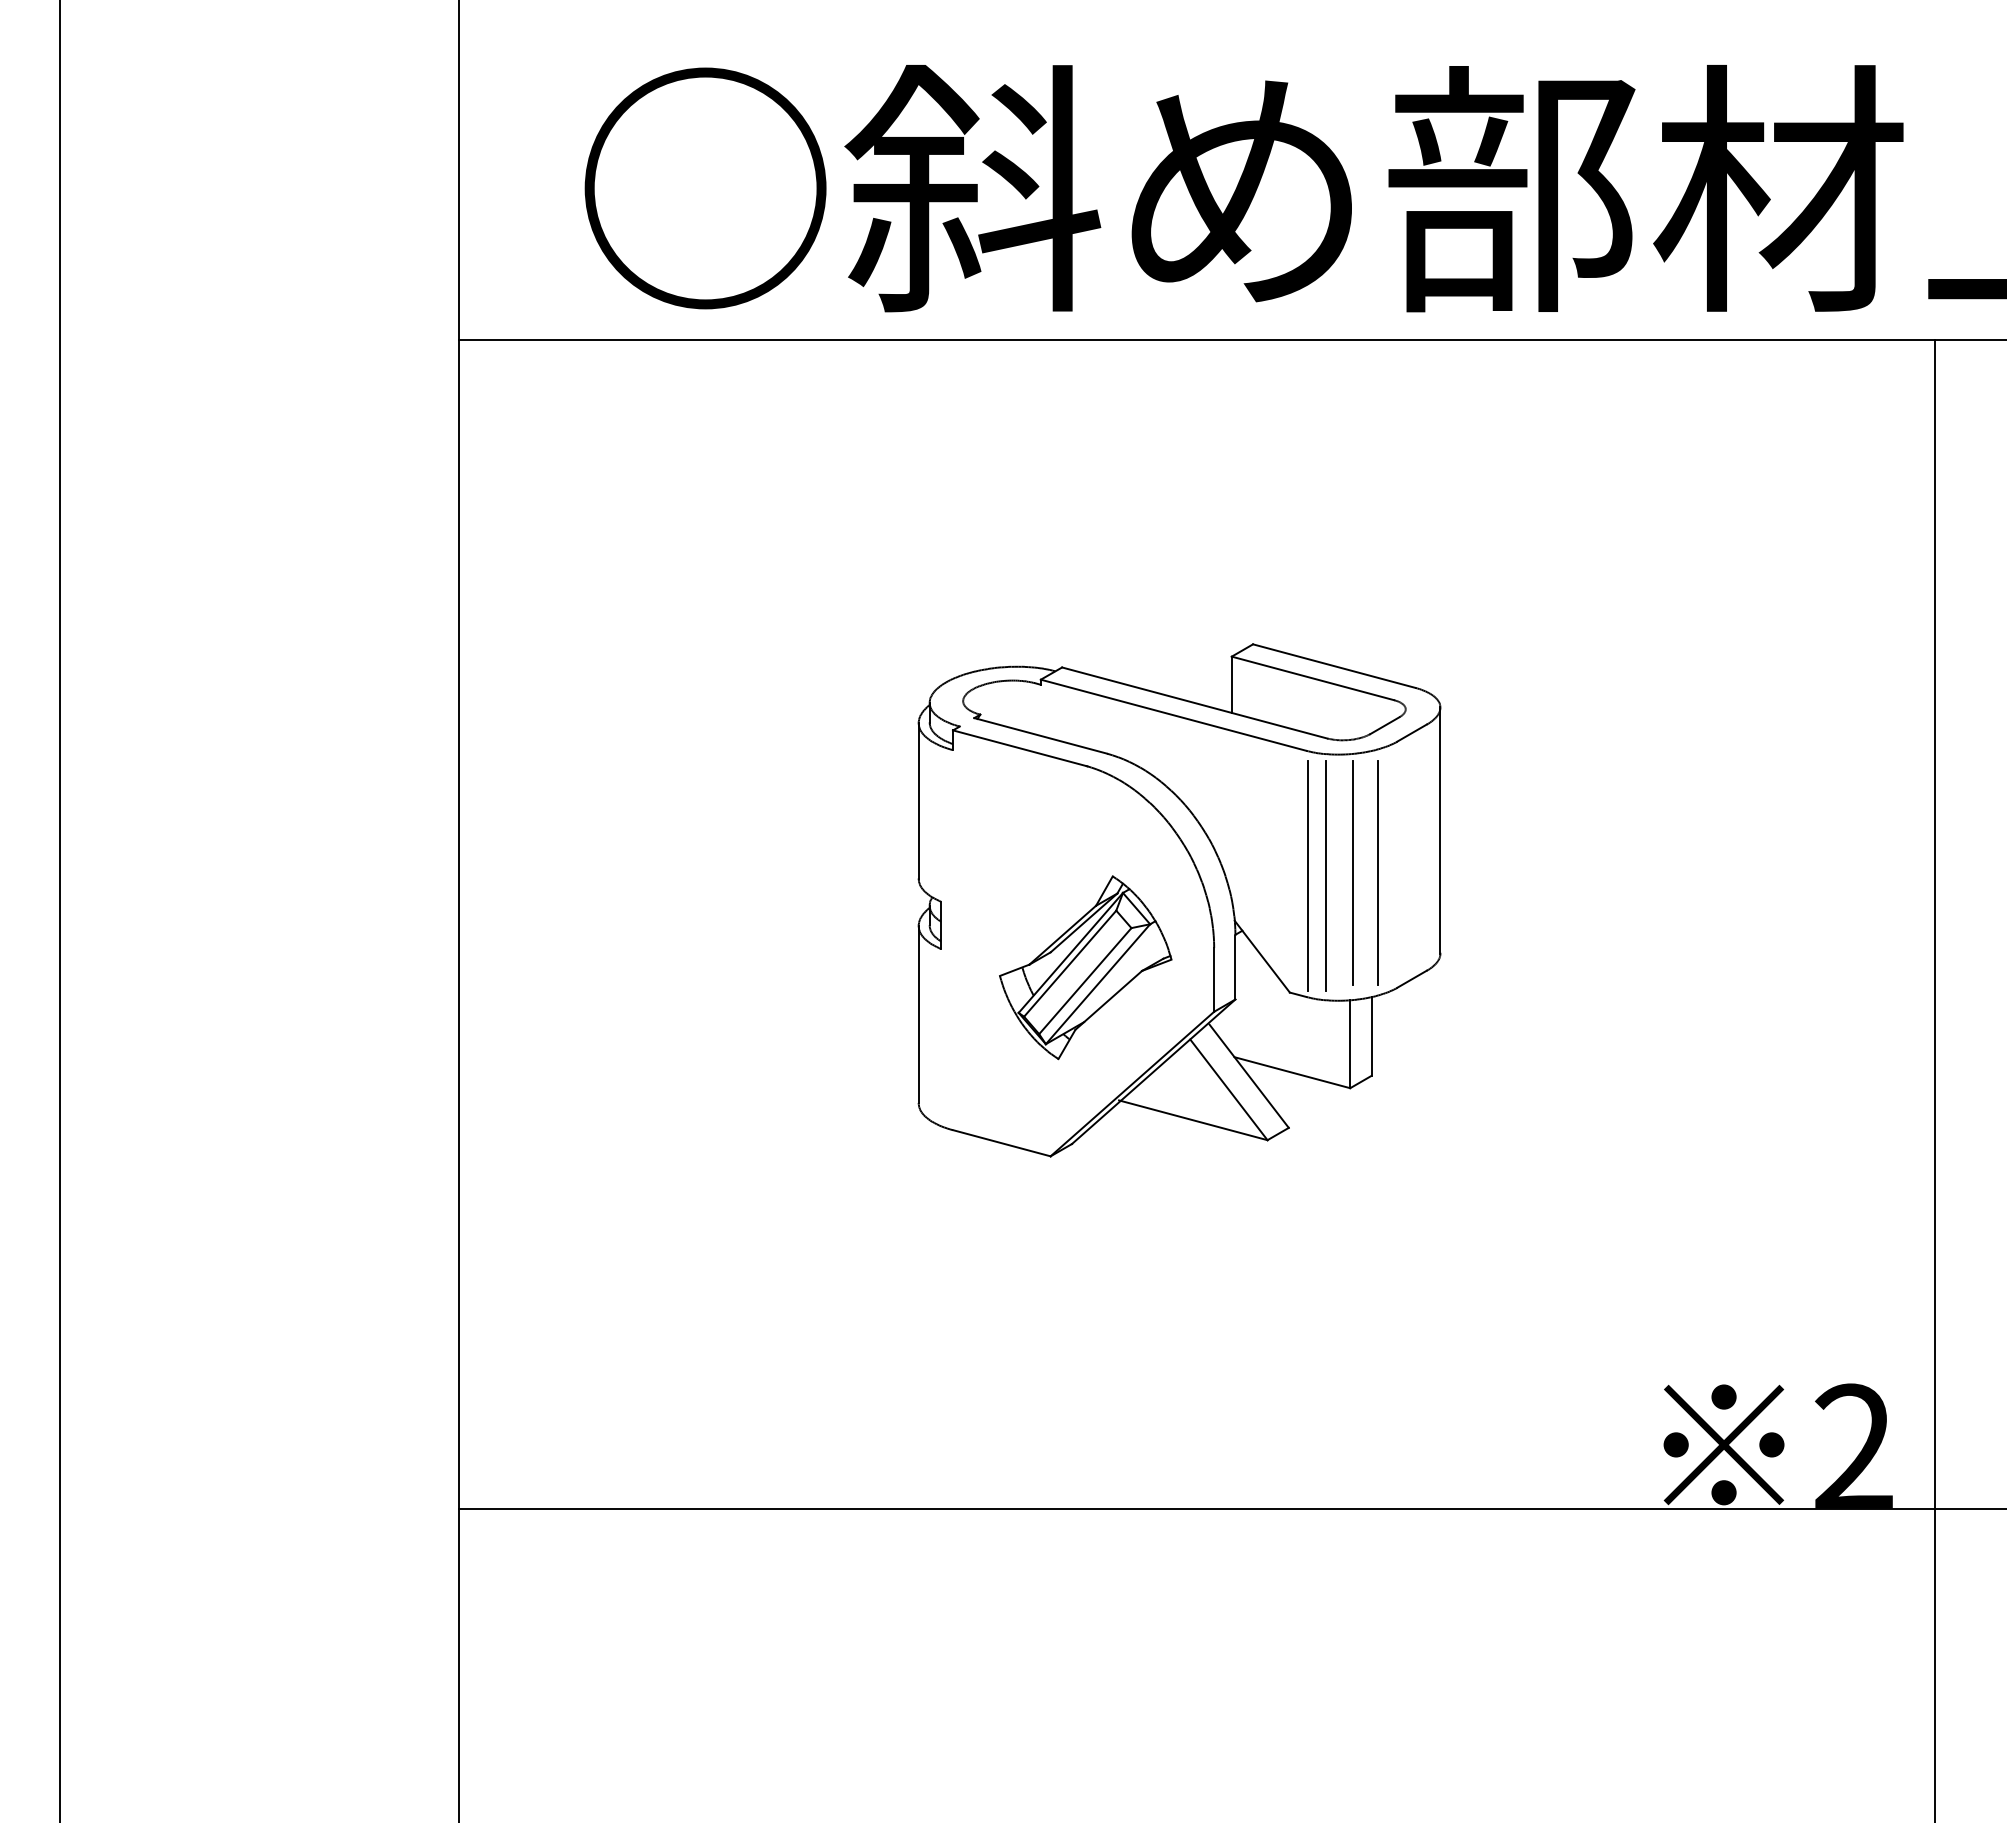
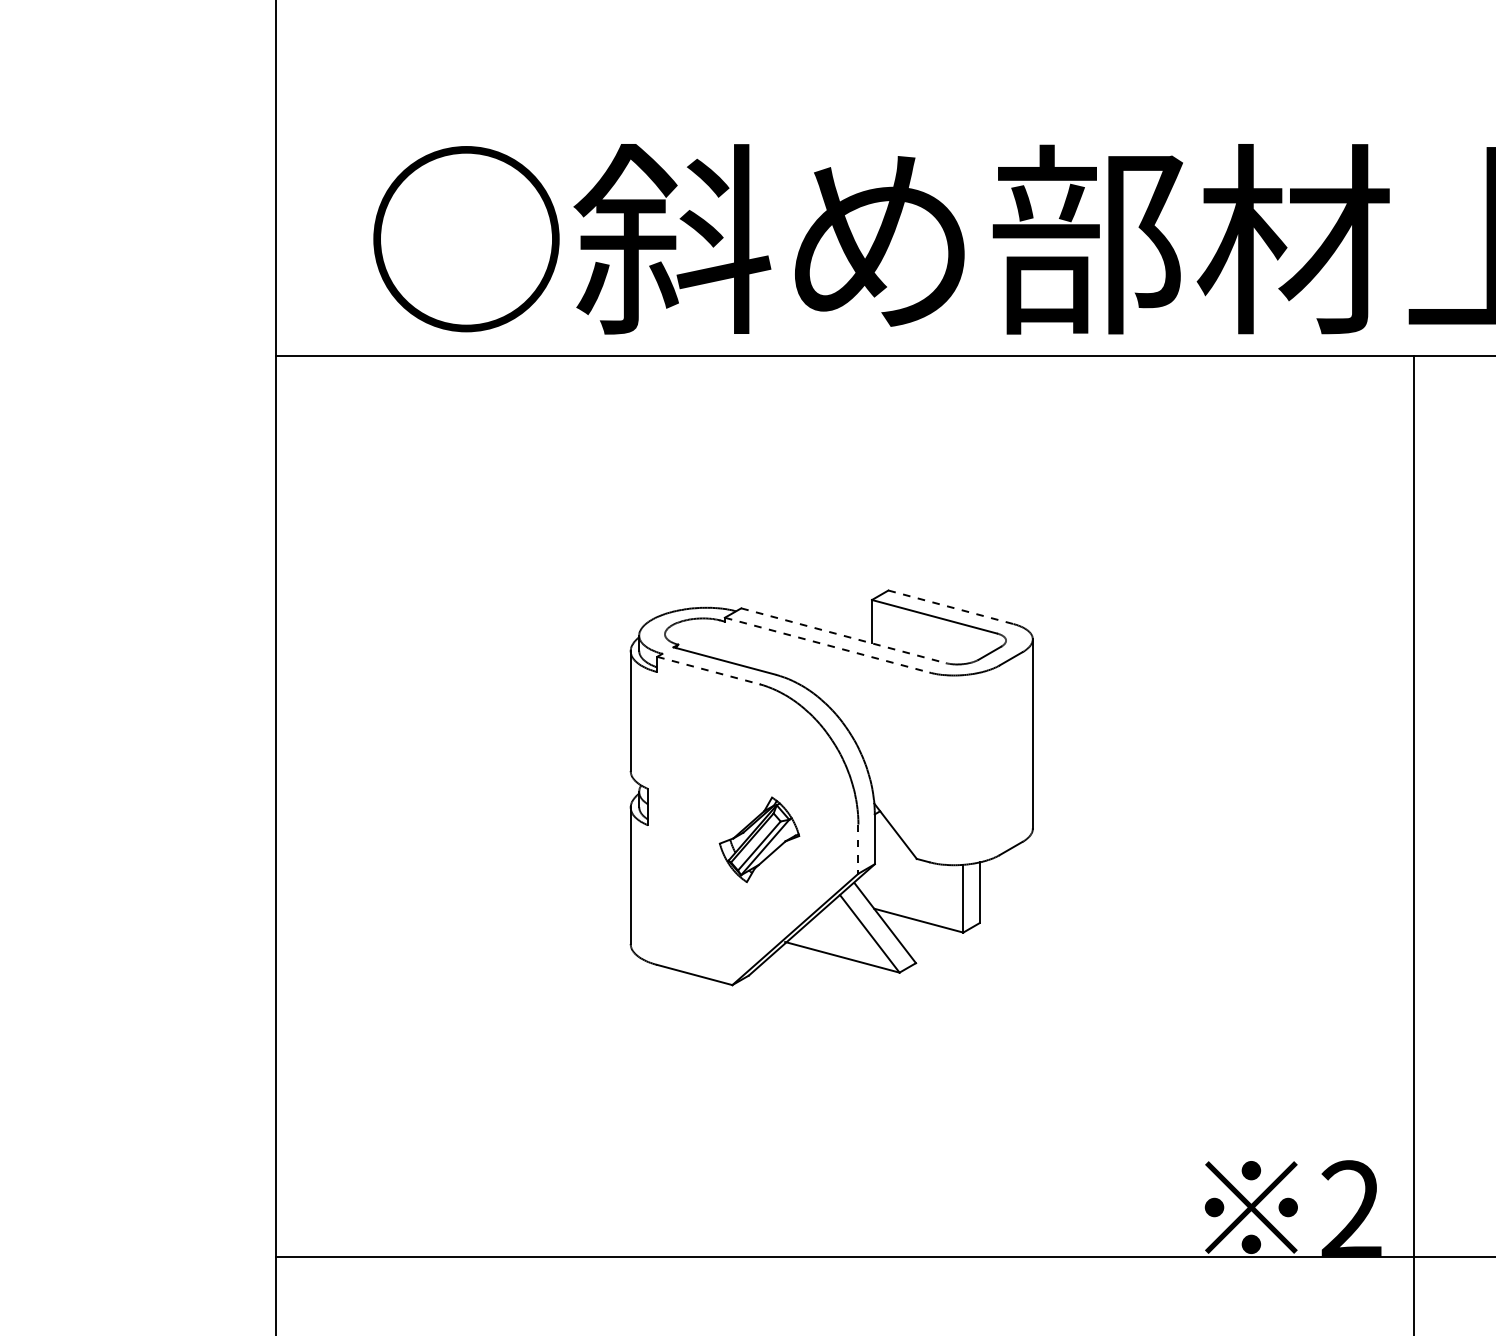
line: (1334, 666) -> (951, 607), solid -> dashed
line: (1195, 703) -> (844, 636), solid -> dashed
line: (1174, 715) -> (827, 645), solid -> dashed
line: (1020, 748) -> (709, 670), solid -> dashed
line: (1377, 872) -> (984, 766), removed
line: (1353, 873) -> (965, 767), removed
line: (1308, 876) -> (931, 769), removed
line: (1326, 876) -> (945, 769), removed
part: (1085, 967) -> (759, 839), size x0.6
line: (1214, 979) -> (858, 848), solid -> dashed

